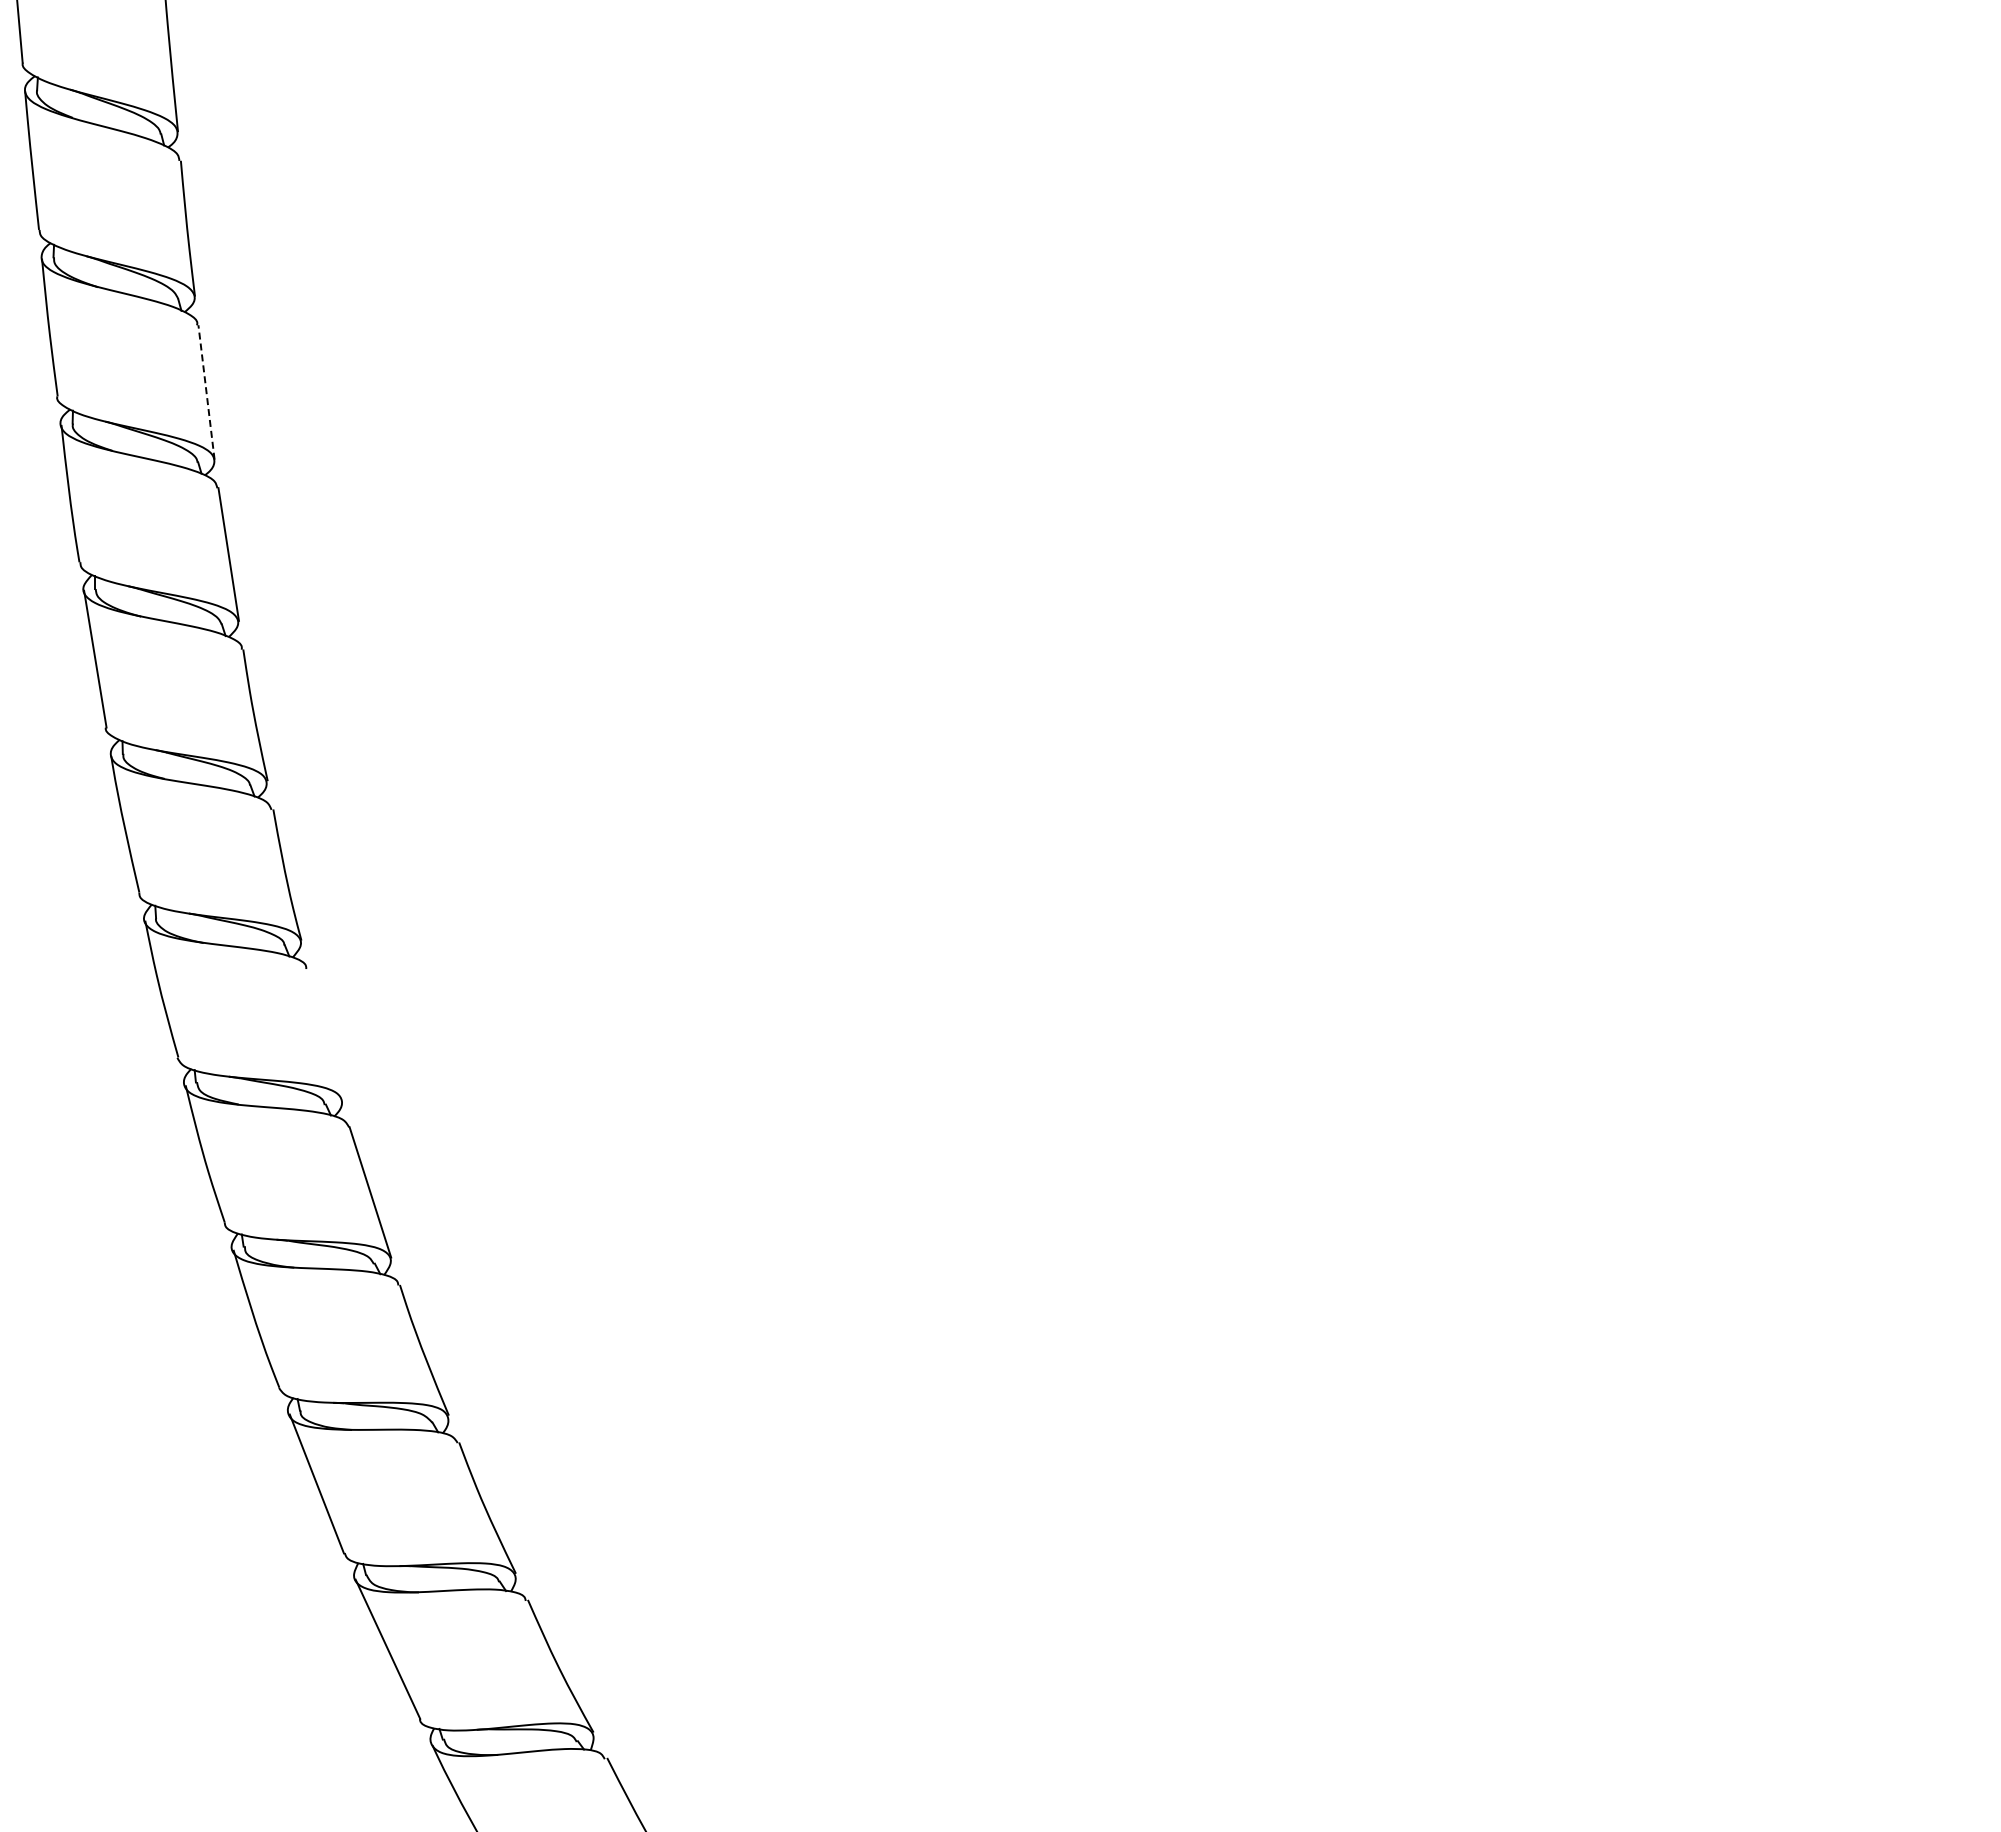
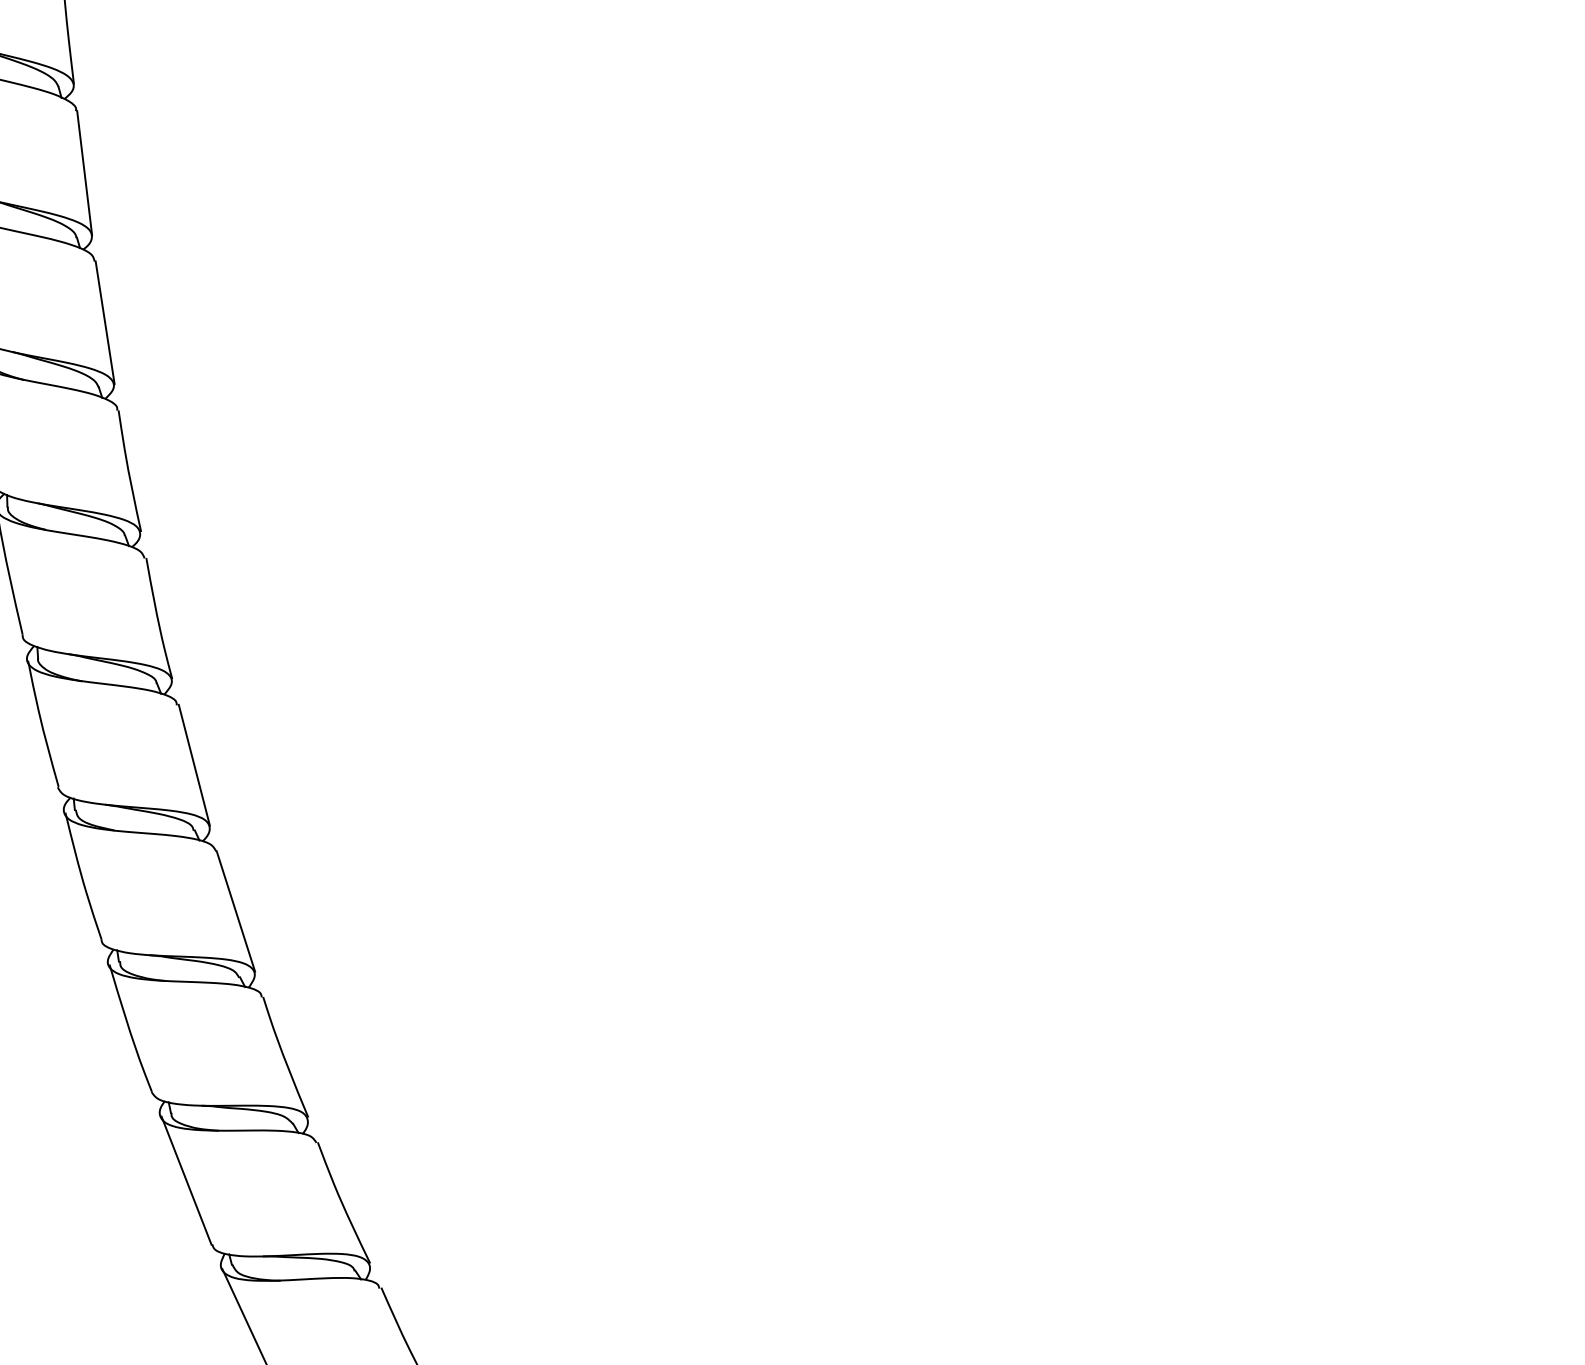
line: (206, 392) -> (84, 173), dashed -> solid
line: (325, 1033) -> (194, 764), added

